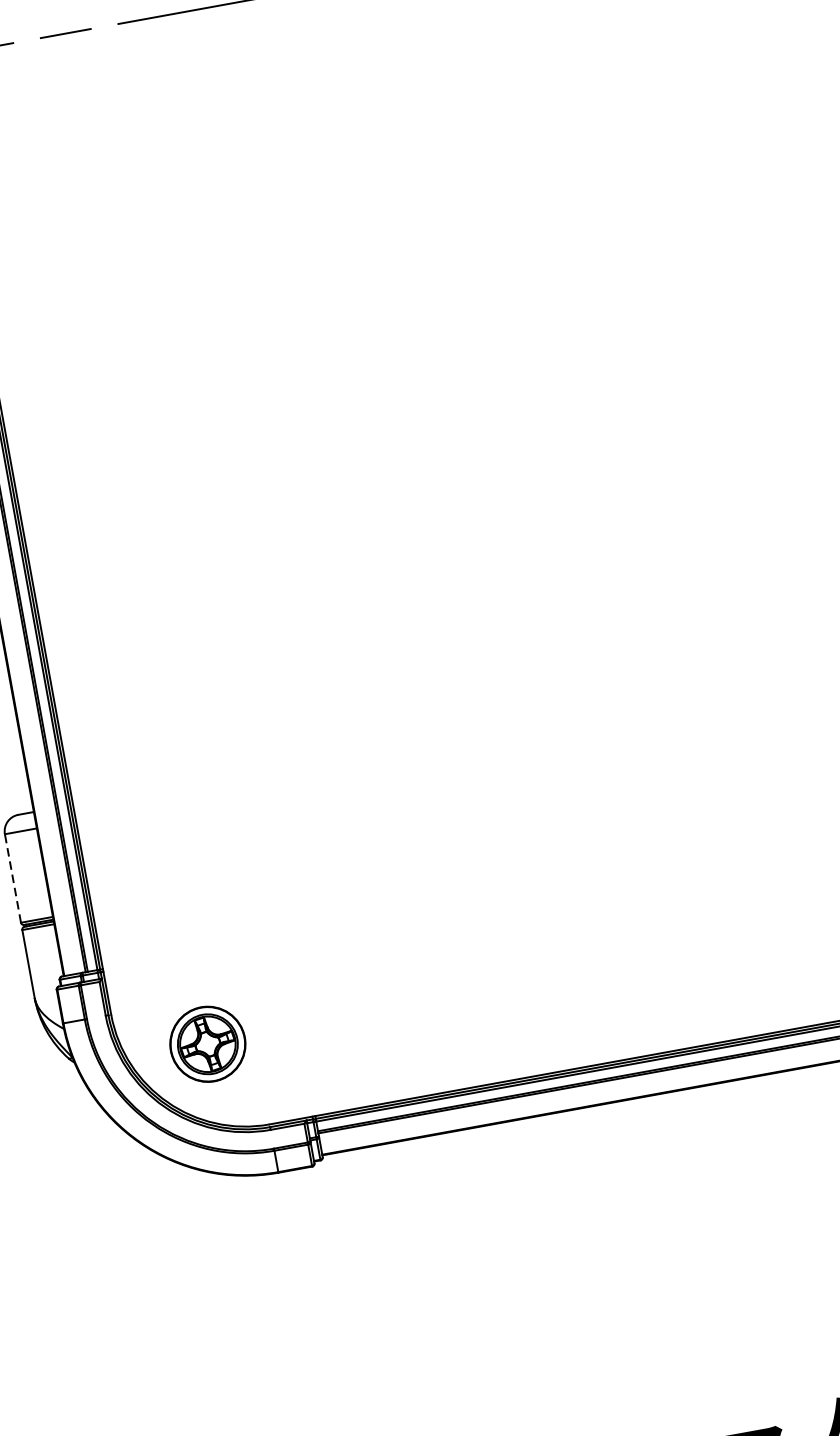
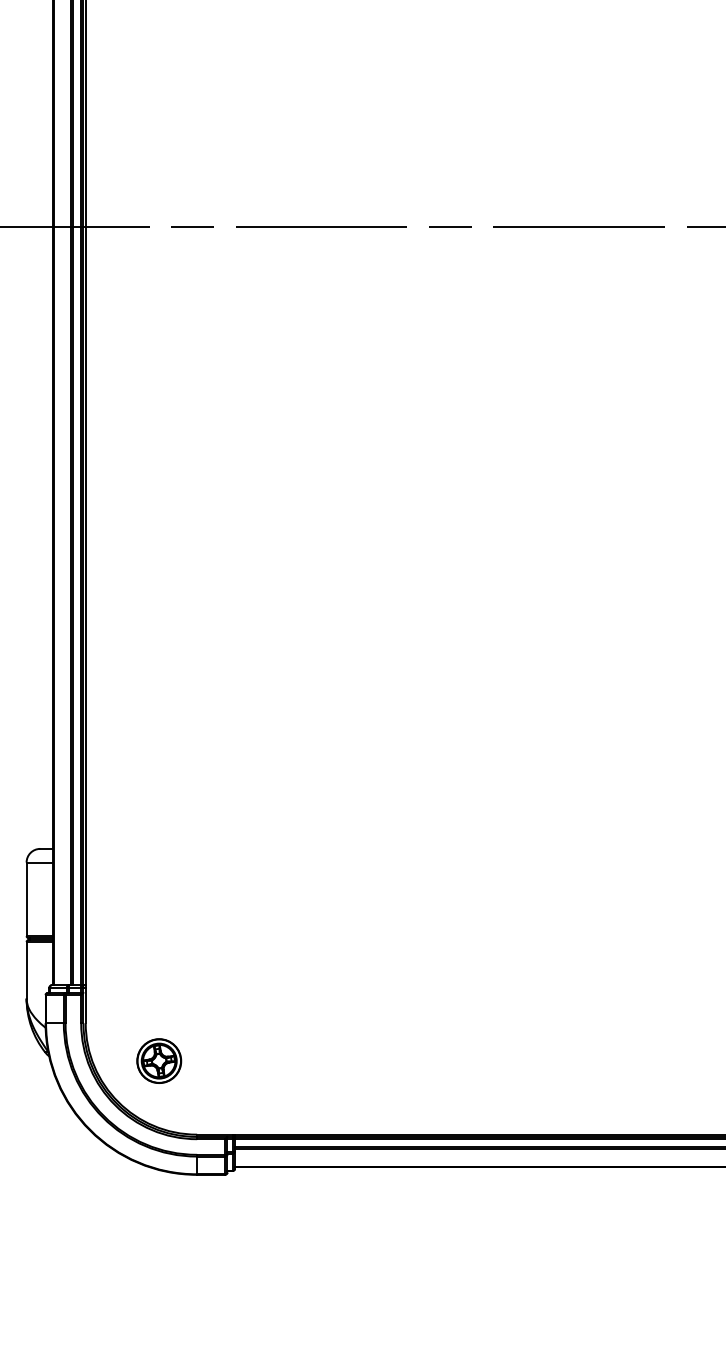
line: (12, 878) -> (26, 899), dashed -> solid
part: (208, 1043) -> (159, 1060), size x0.71

